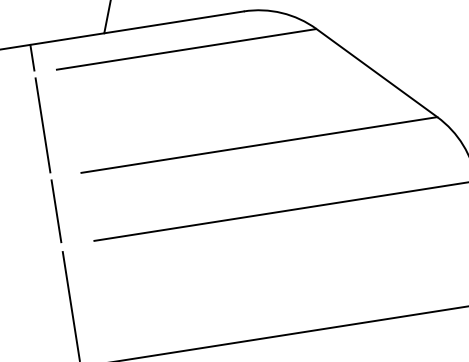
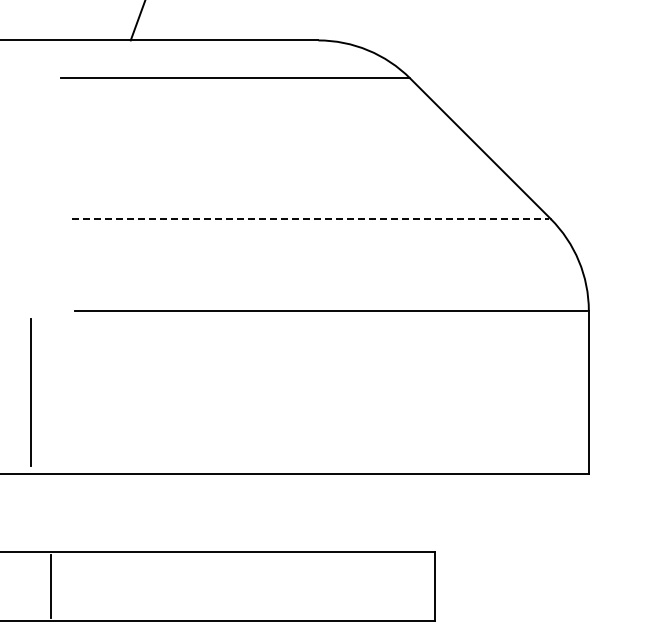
line: (32, 57) -> (31, 57), removed
line: (43, 125) -> (31, 148), removed
line: (258, 144) -> (310, 218), solid -> dashed
line: (55, 211) -> (30, 264), removed

